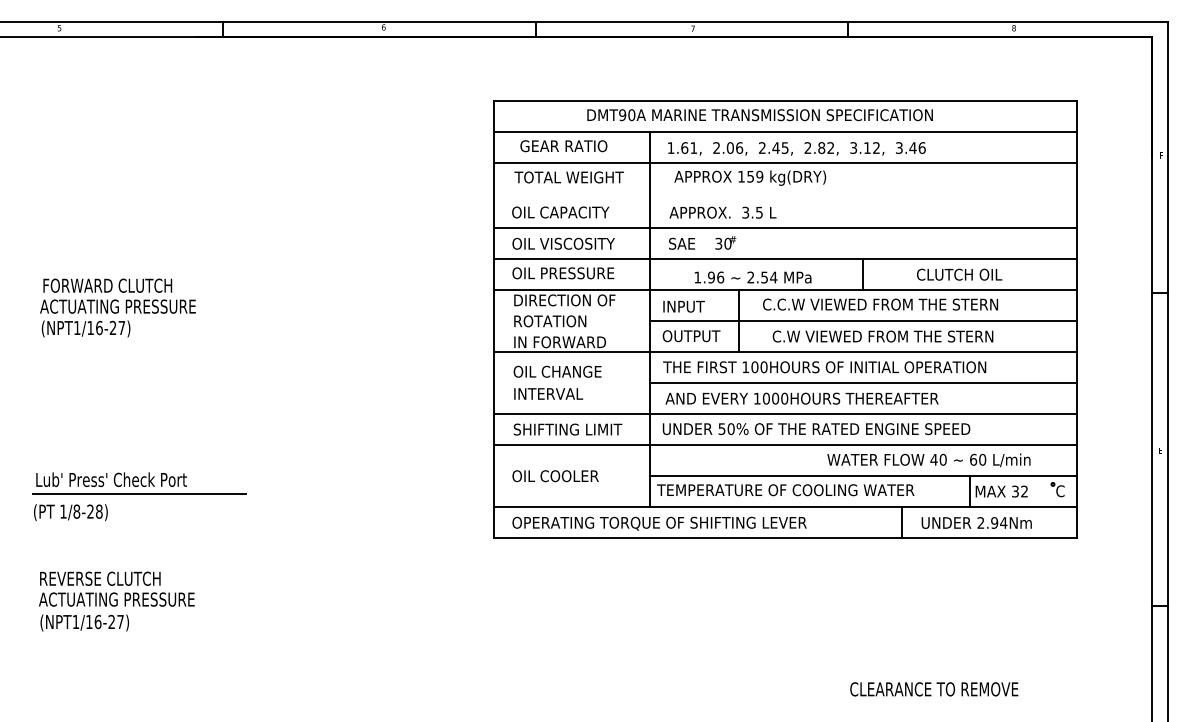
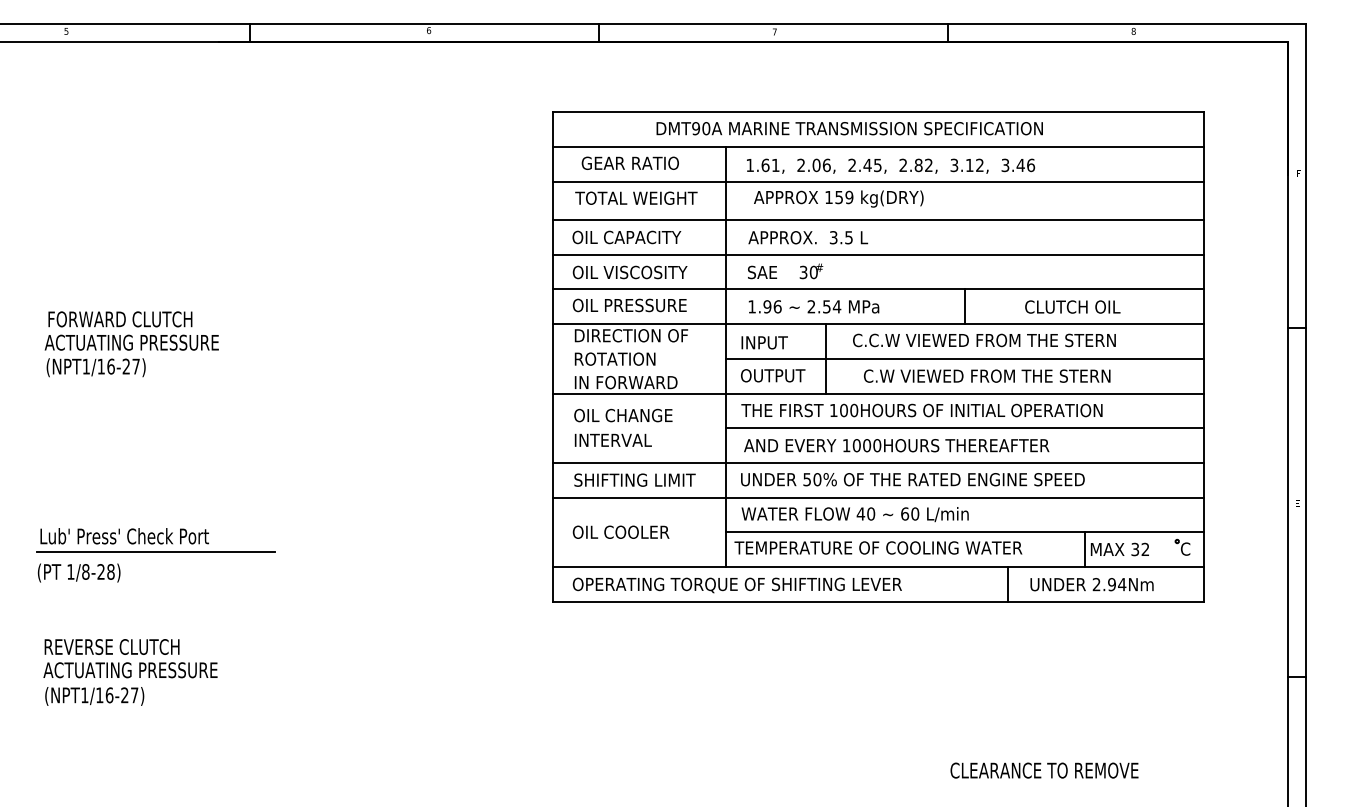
line: (785, 196) -> (878, 219), added
text: (753, 277) -> (814, 306), moved
text: (928, 460) -> (854, 514), moved

